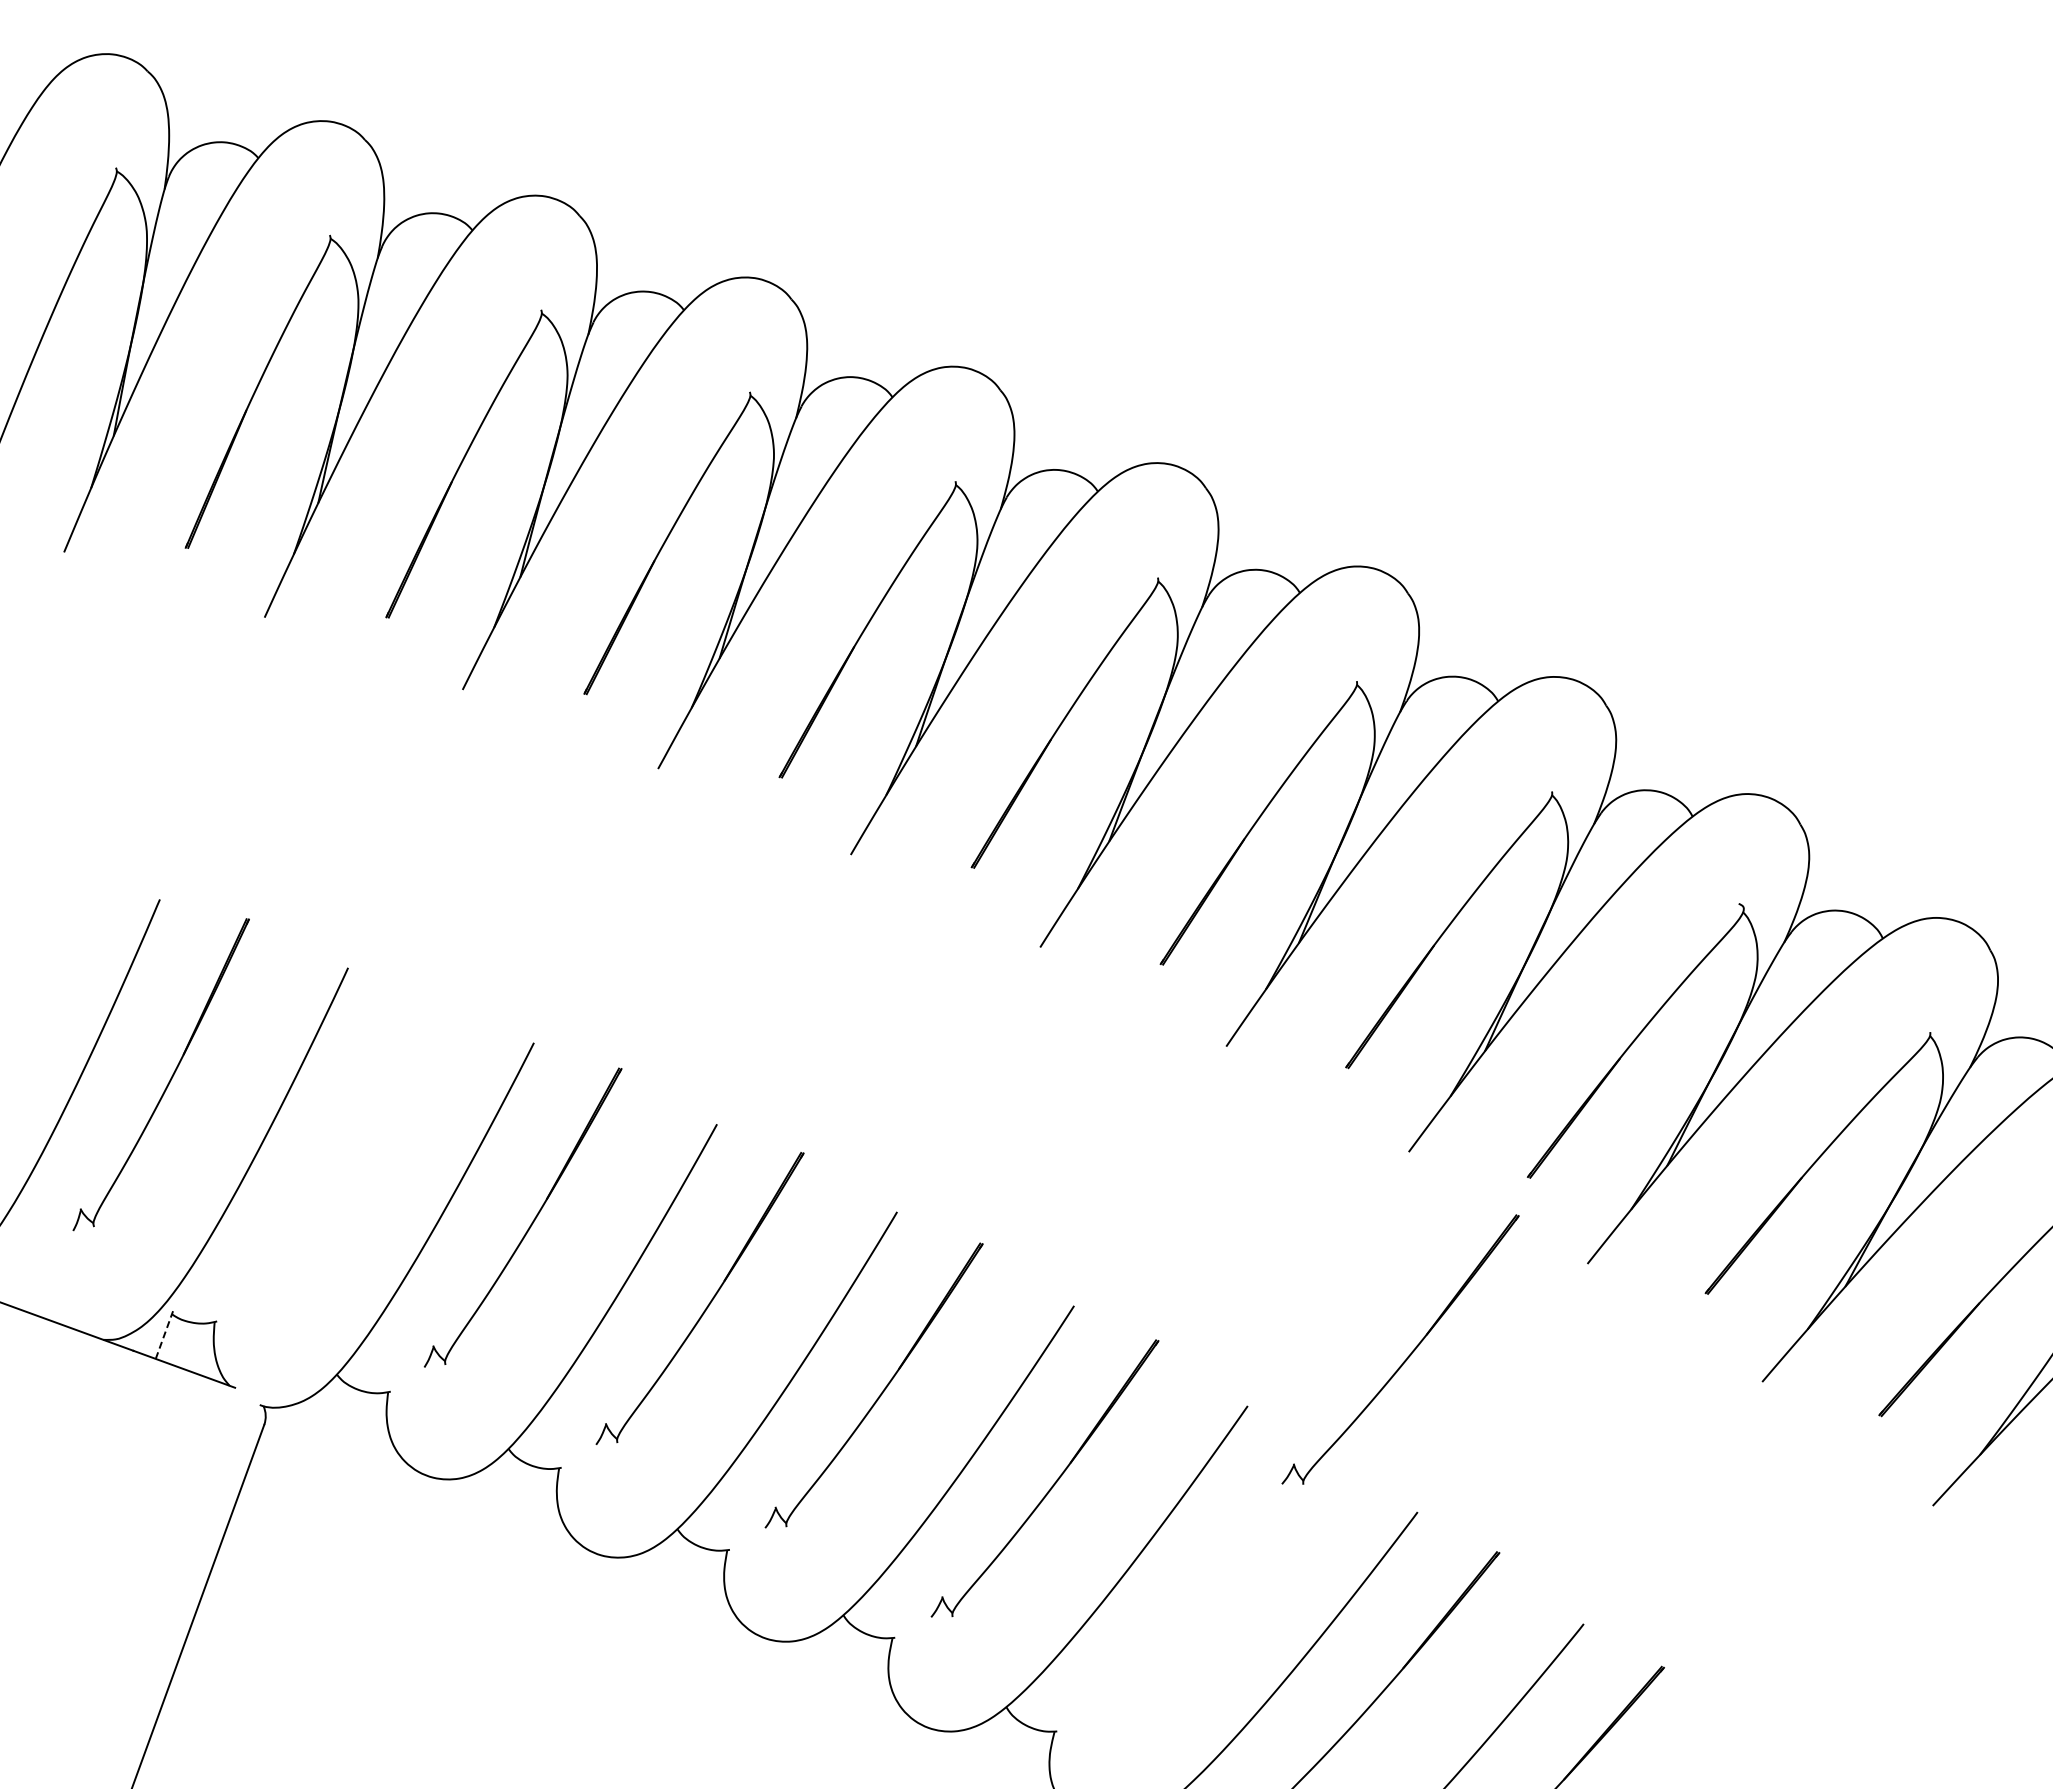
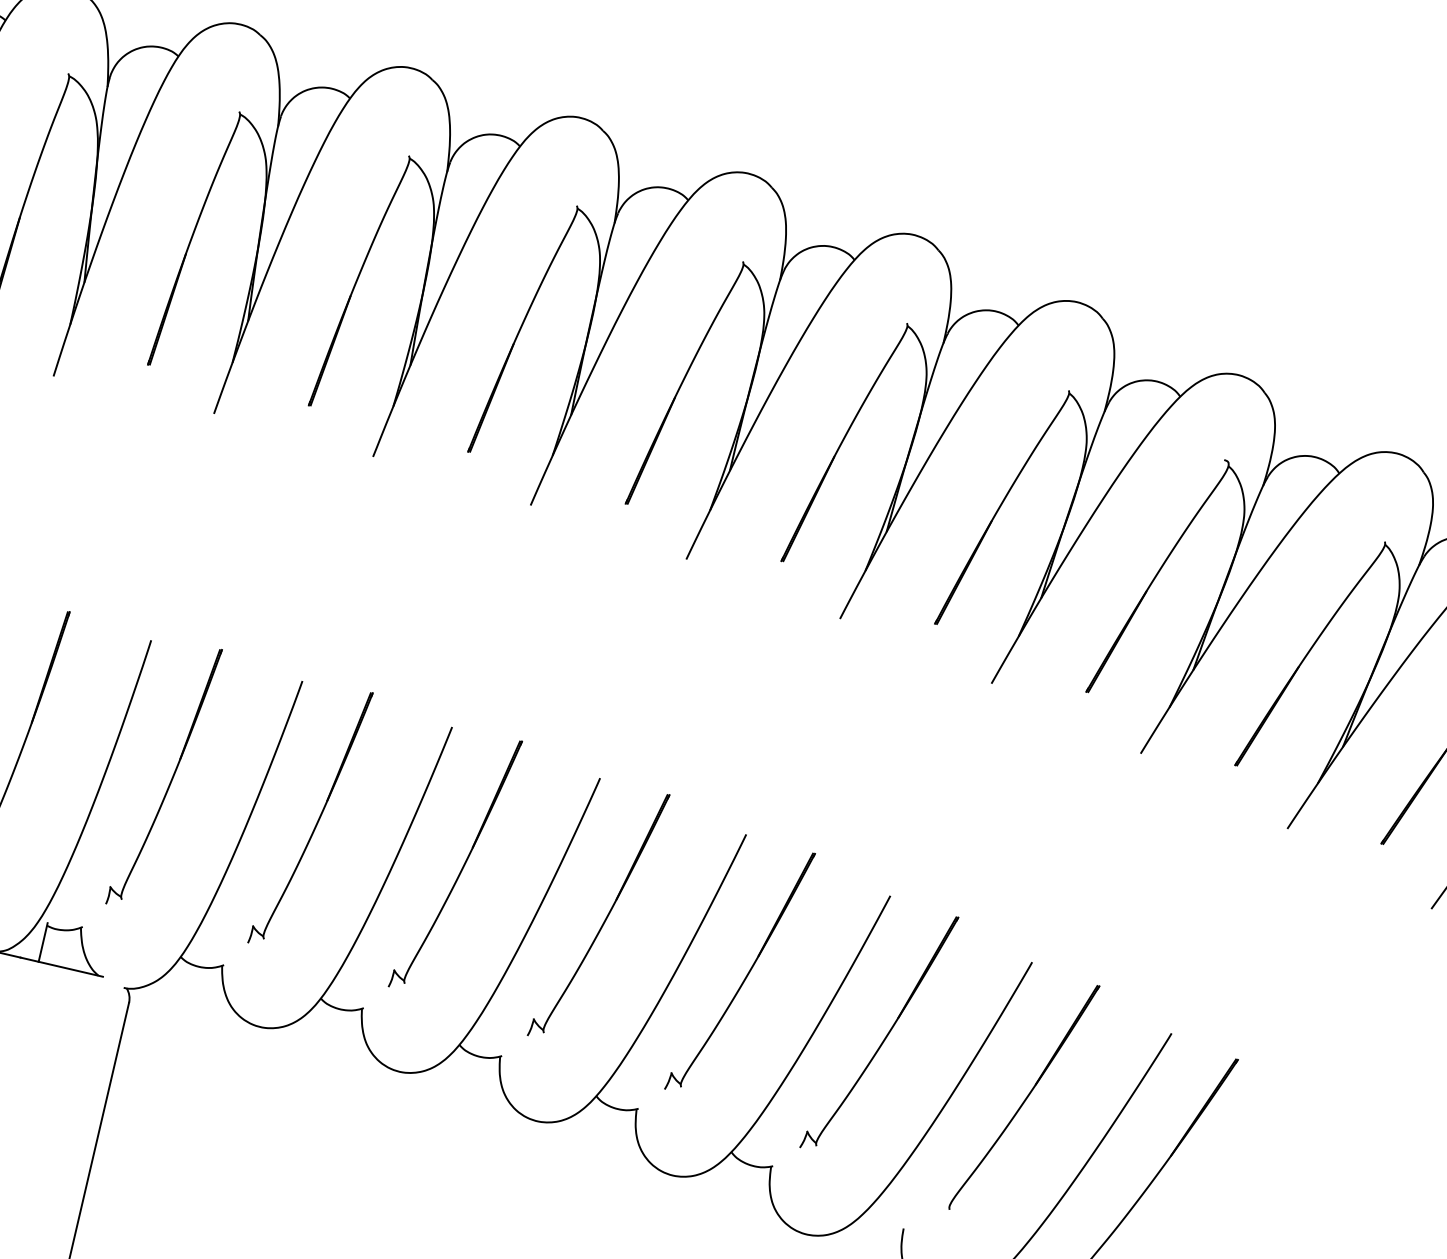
part: (352, 1146) -> (171, 778), added
line: (164, 1334) -> (43, 942), dashed -> solid
part: (1407, 1356) -> (885, 1036), moved

